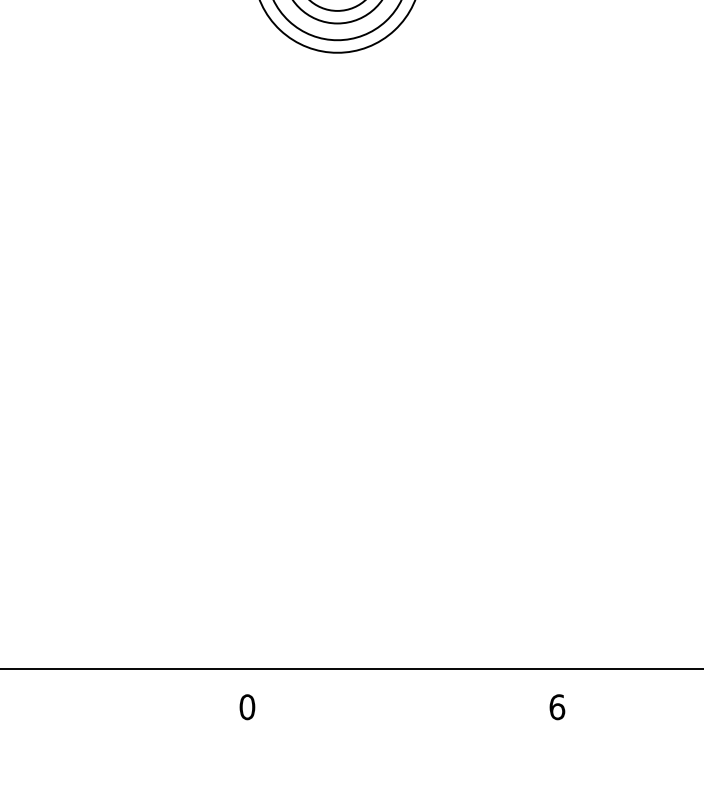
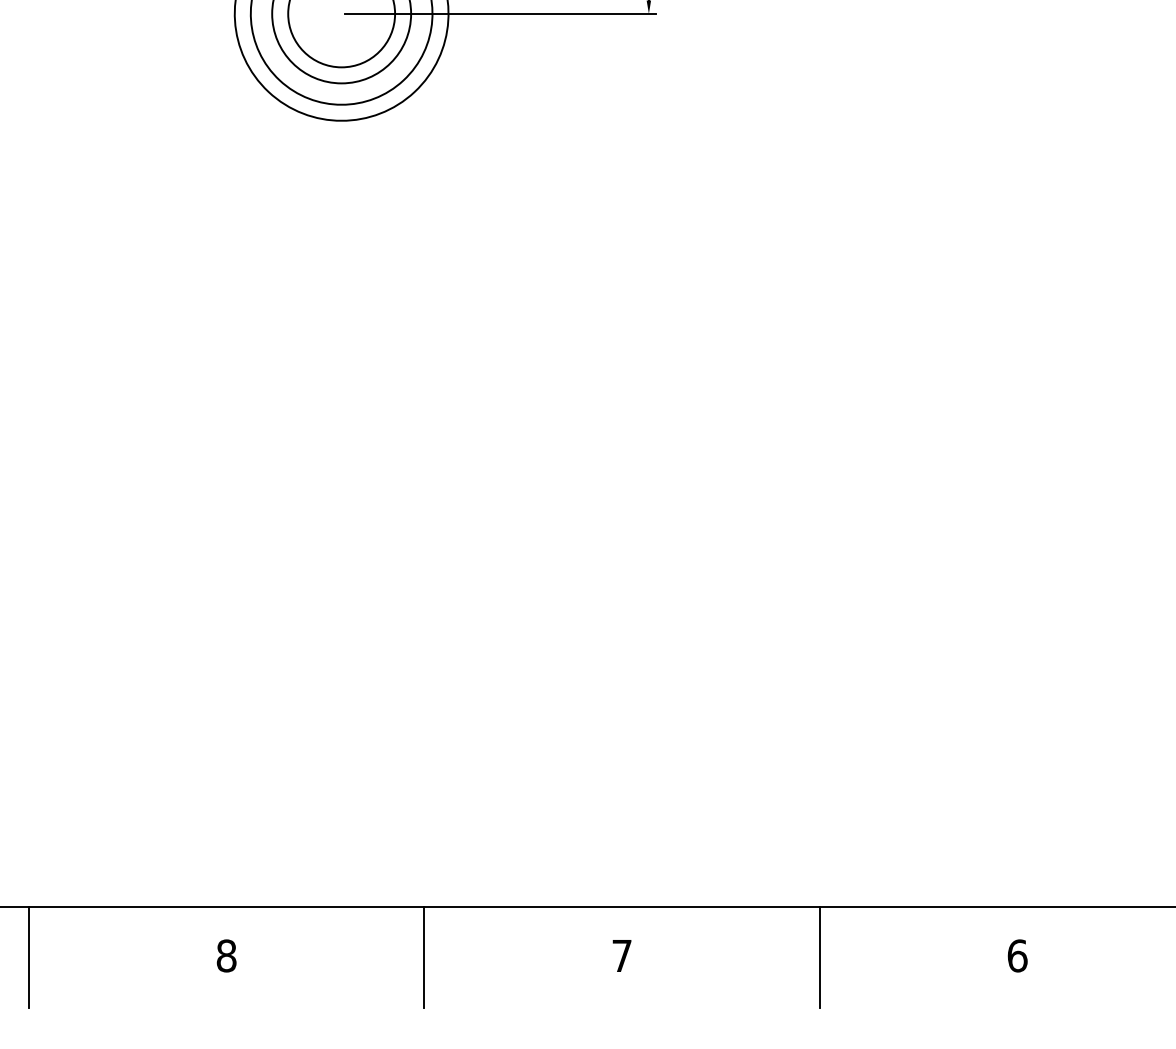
text: (247, 706) -> (226, 955), 0 -> 8
text: (557, 706) -> (622, 955), 6 -> 7
line: (92, 708) -> (29, 957), added
line: (402, 708) -> (424, 957), added

